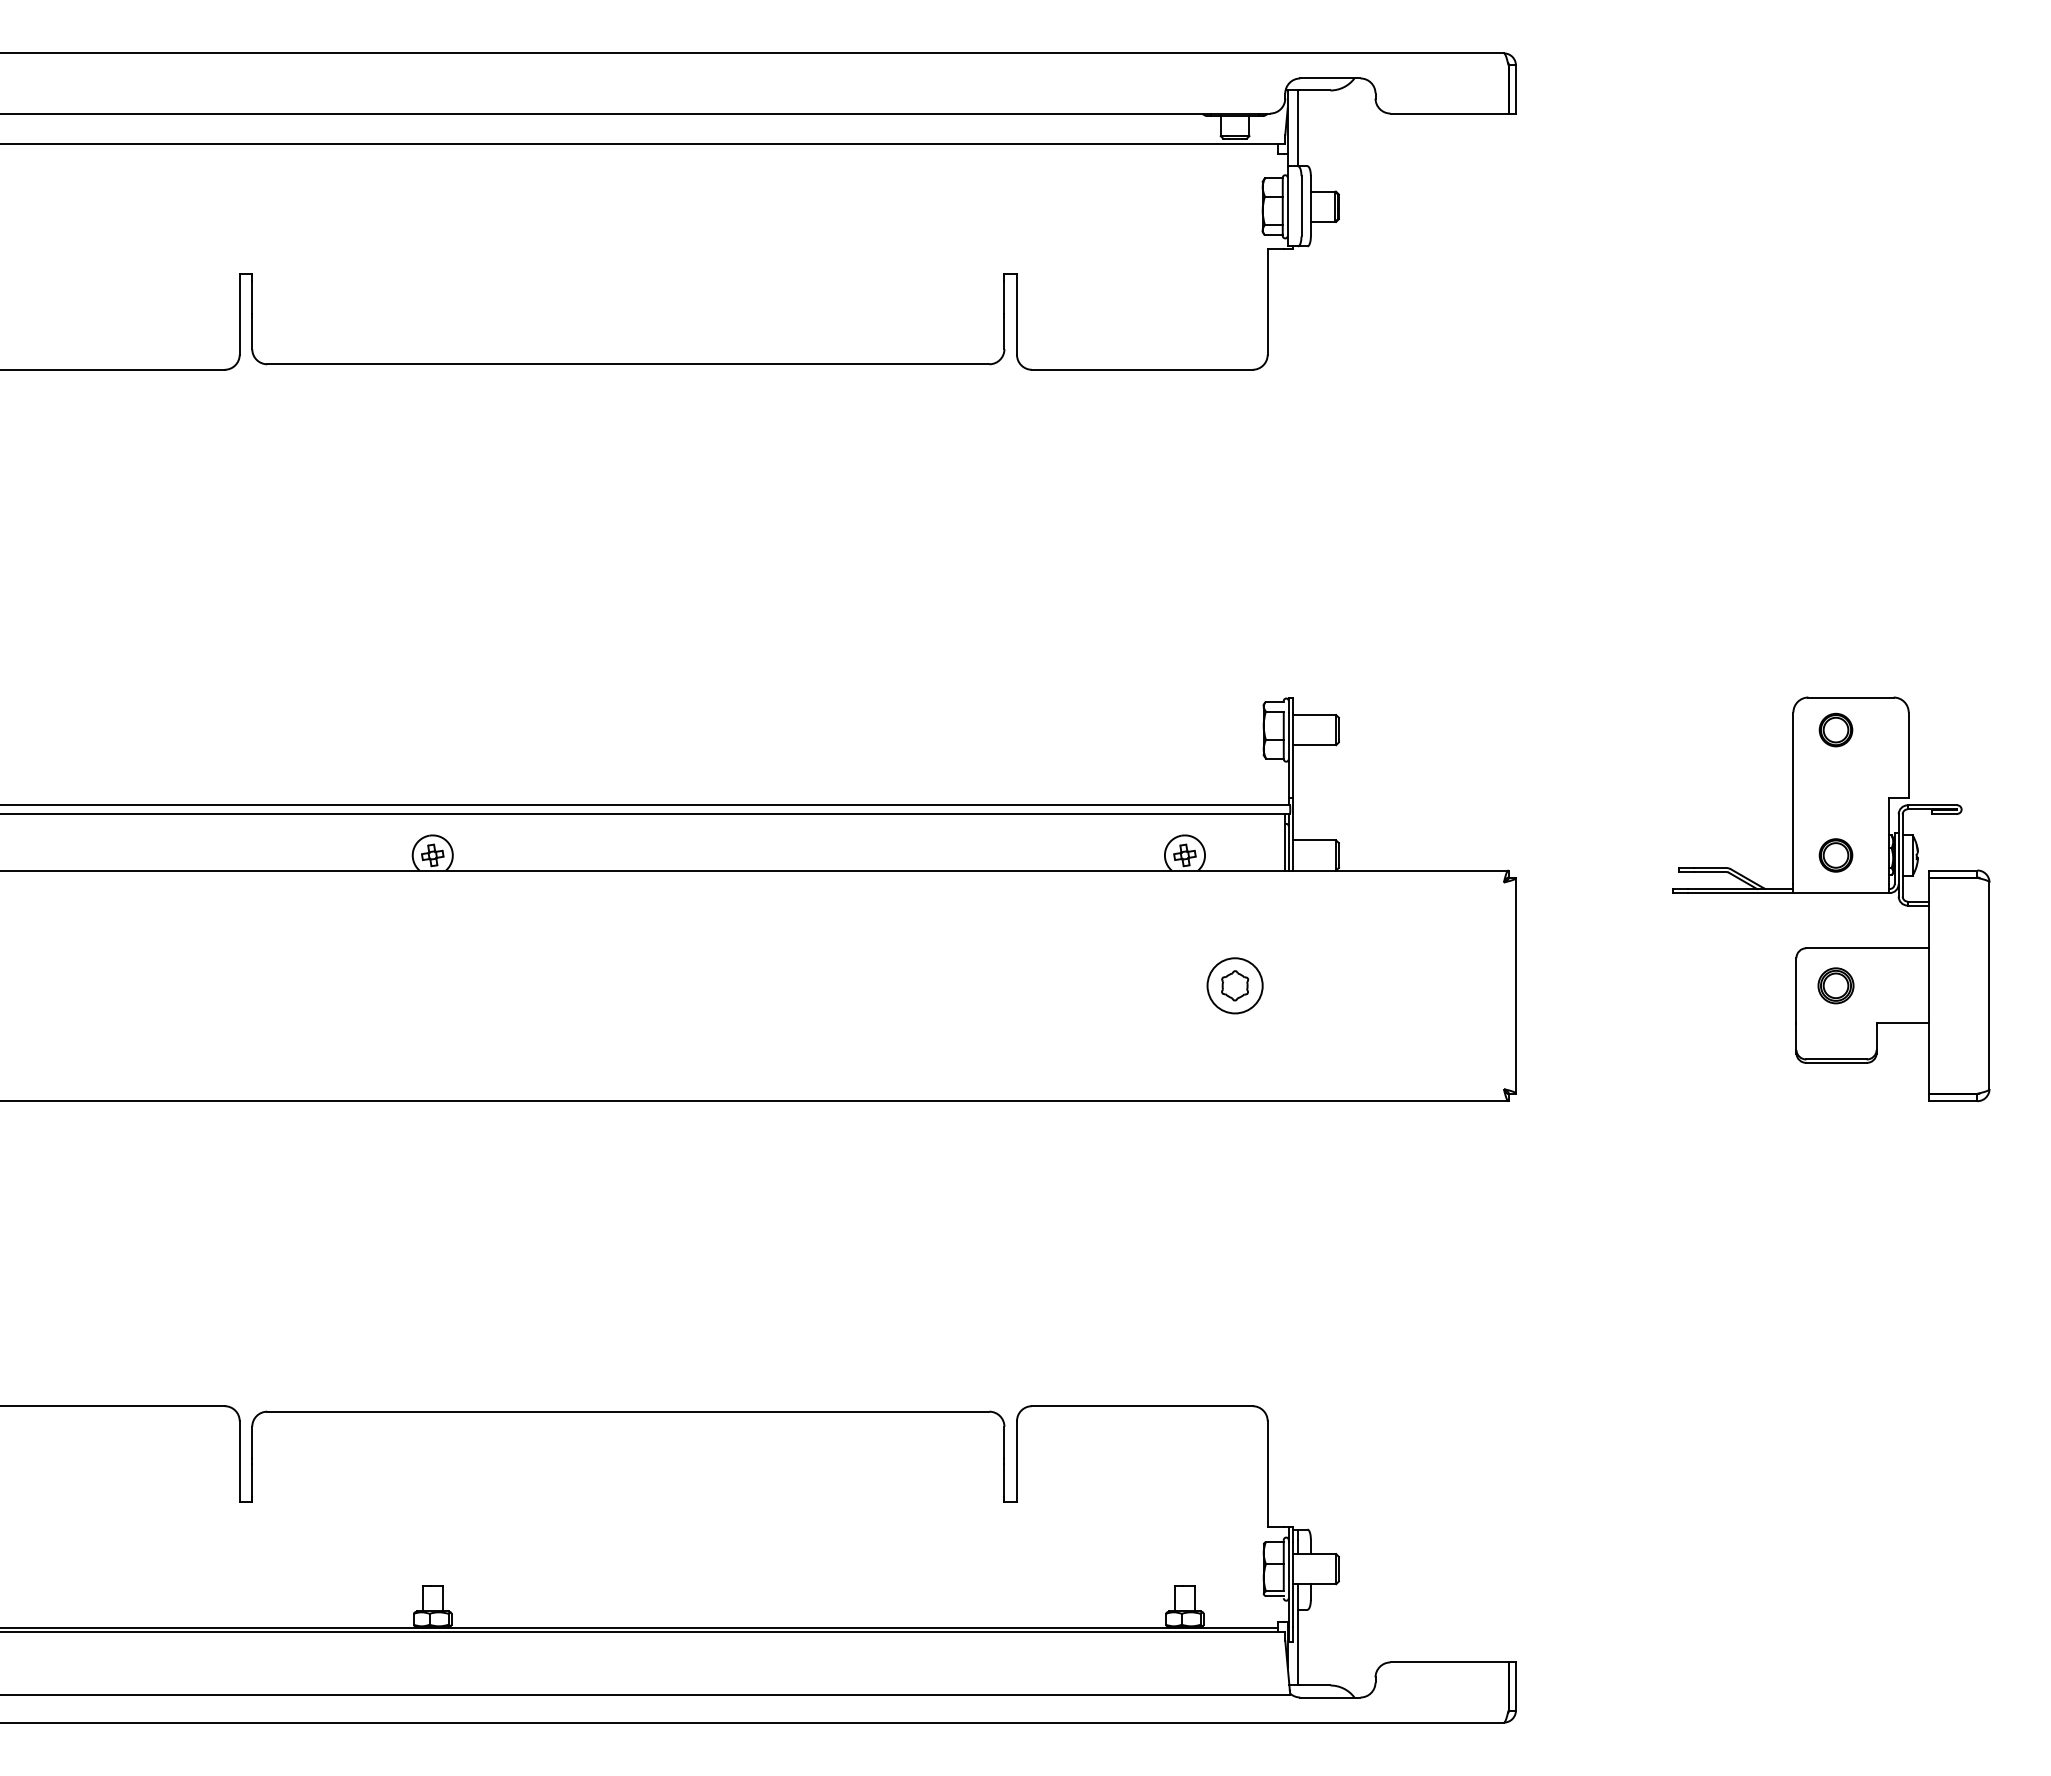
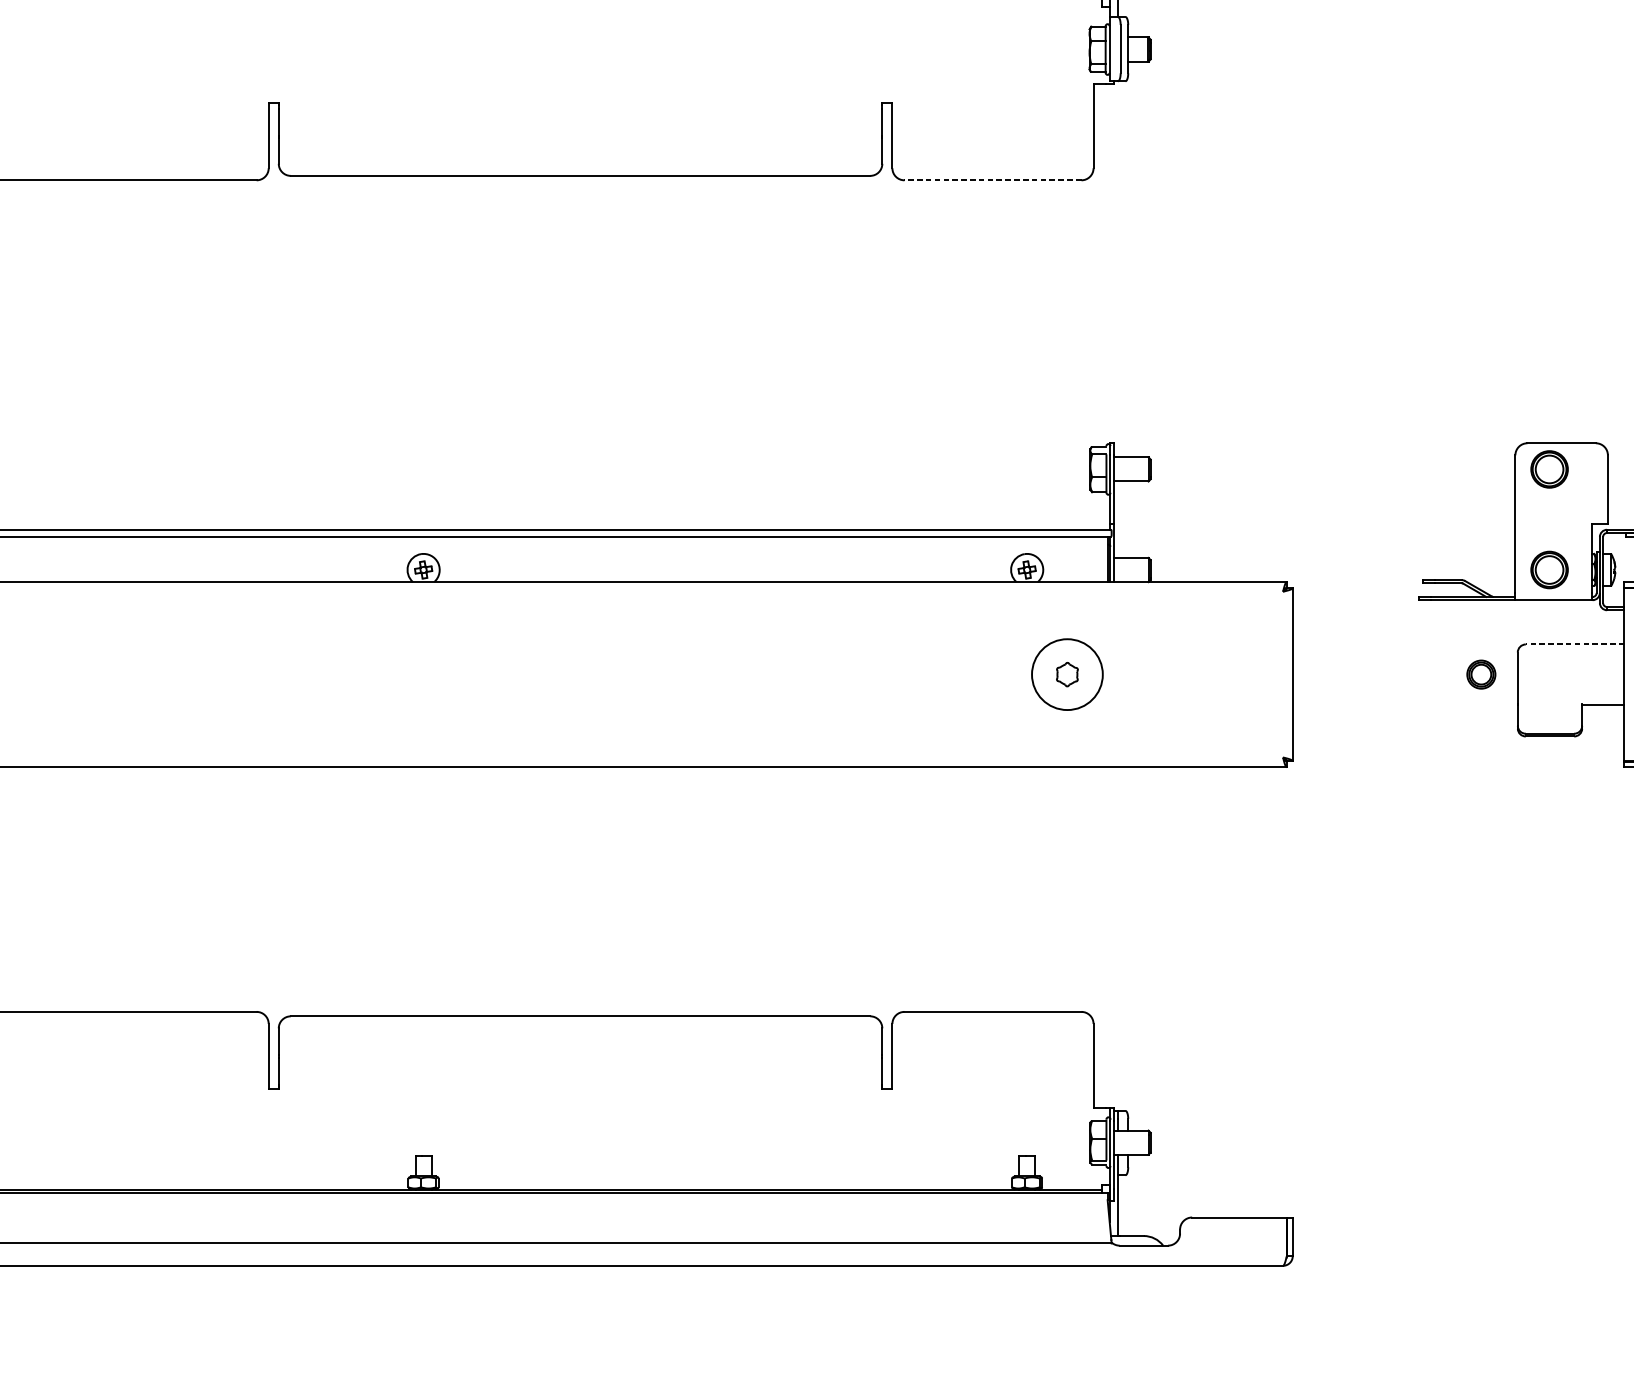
line: (1141, 369) -> (992, 180), solid -> dashed
part: (1835, 729) -> (1549, 468), size x1.4
part: (1835, 855) -> (1549, 570), size x1.4
line: (1867, 948) -> (1574, 644), solid -> dashed
circle: (1234, 985) -> (1066, 674), size x1.6
part: (1835, 985) -> (1480, 674), moved

